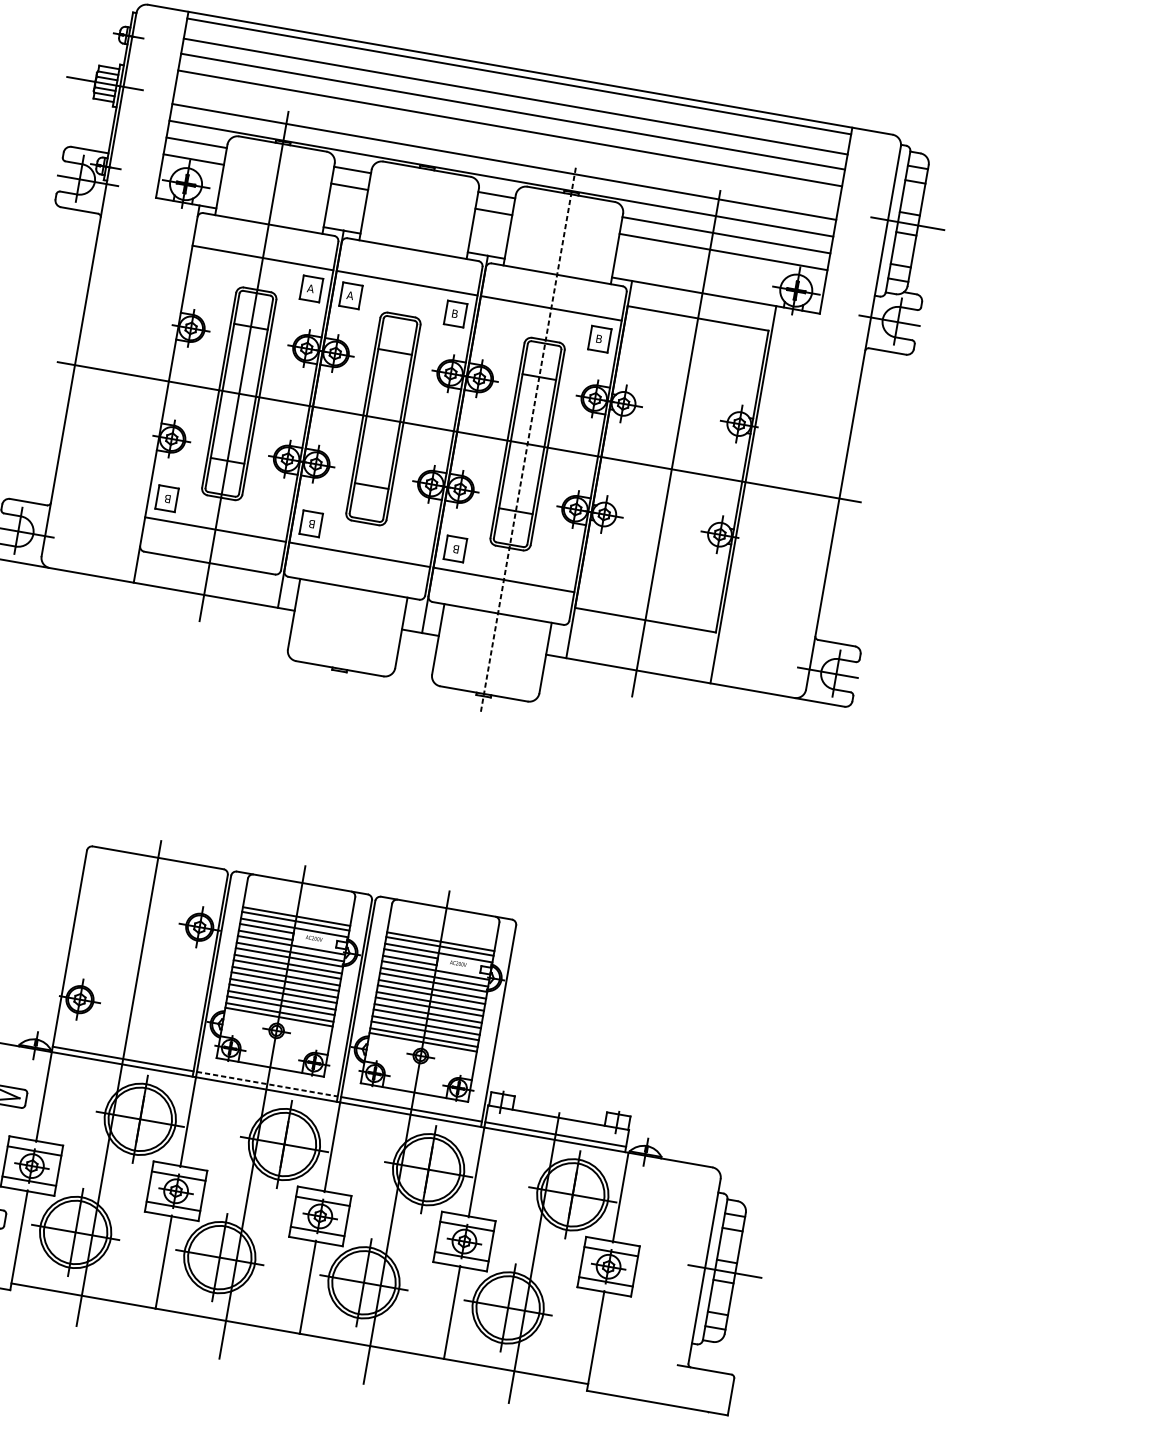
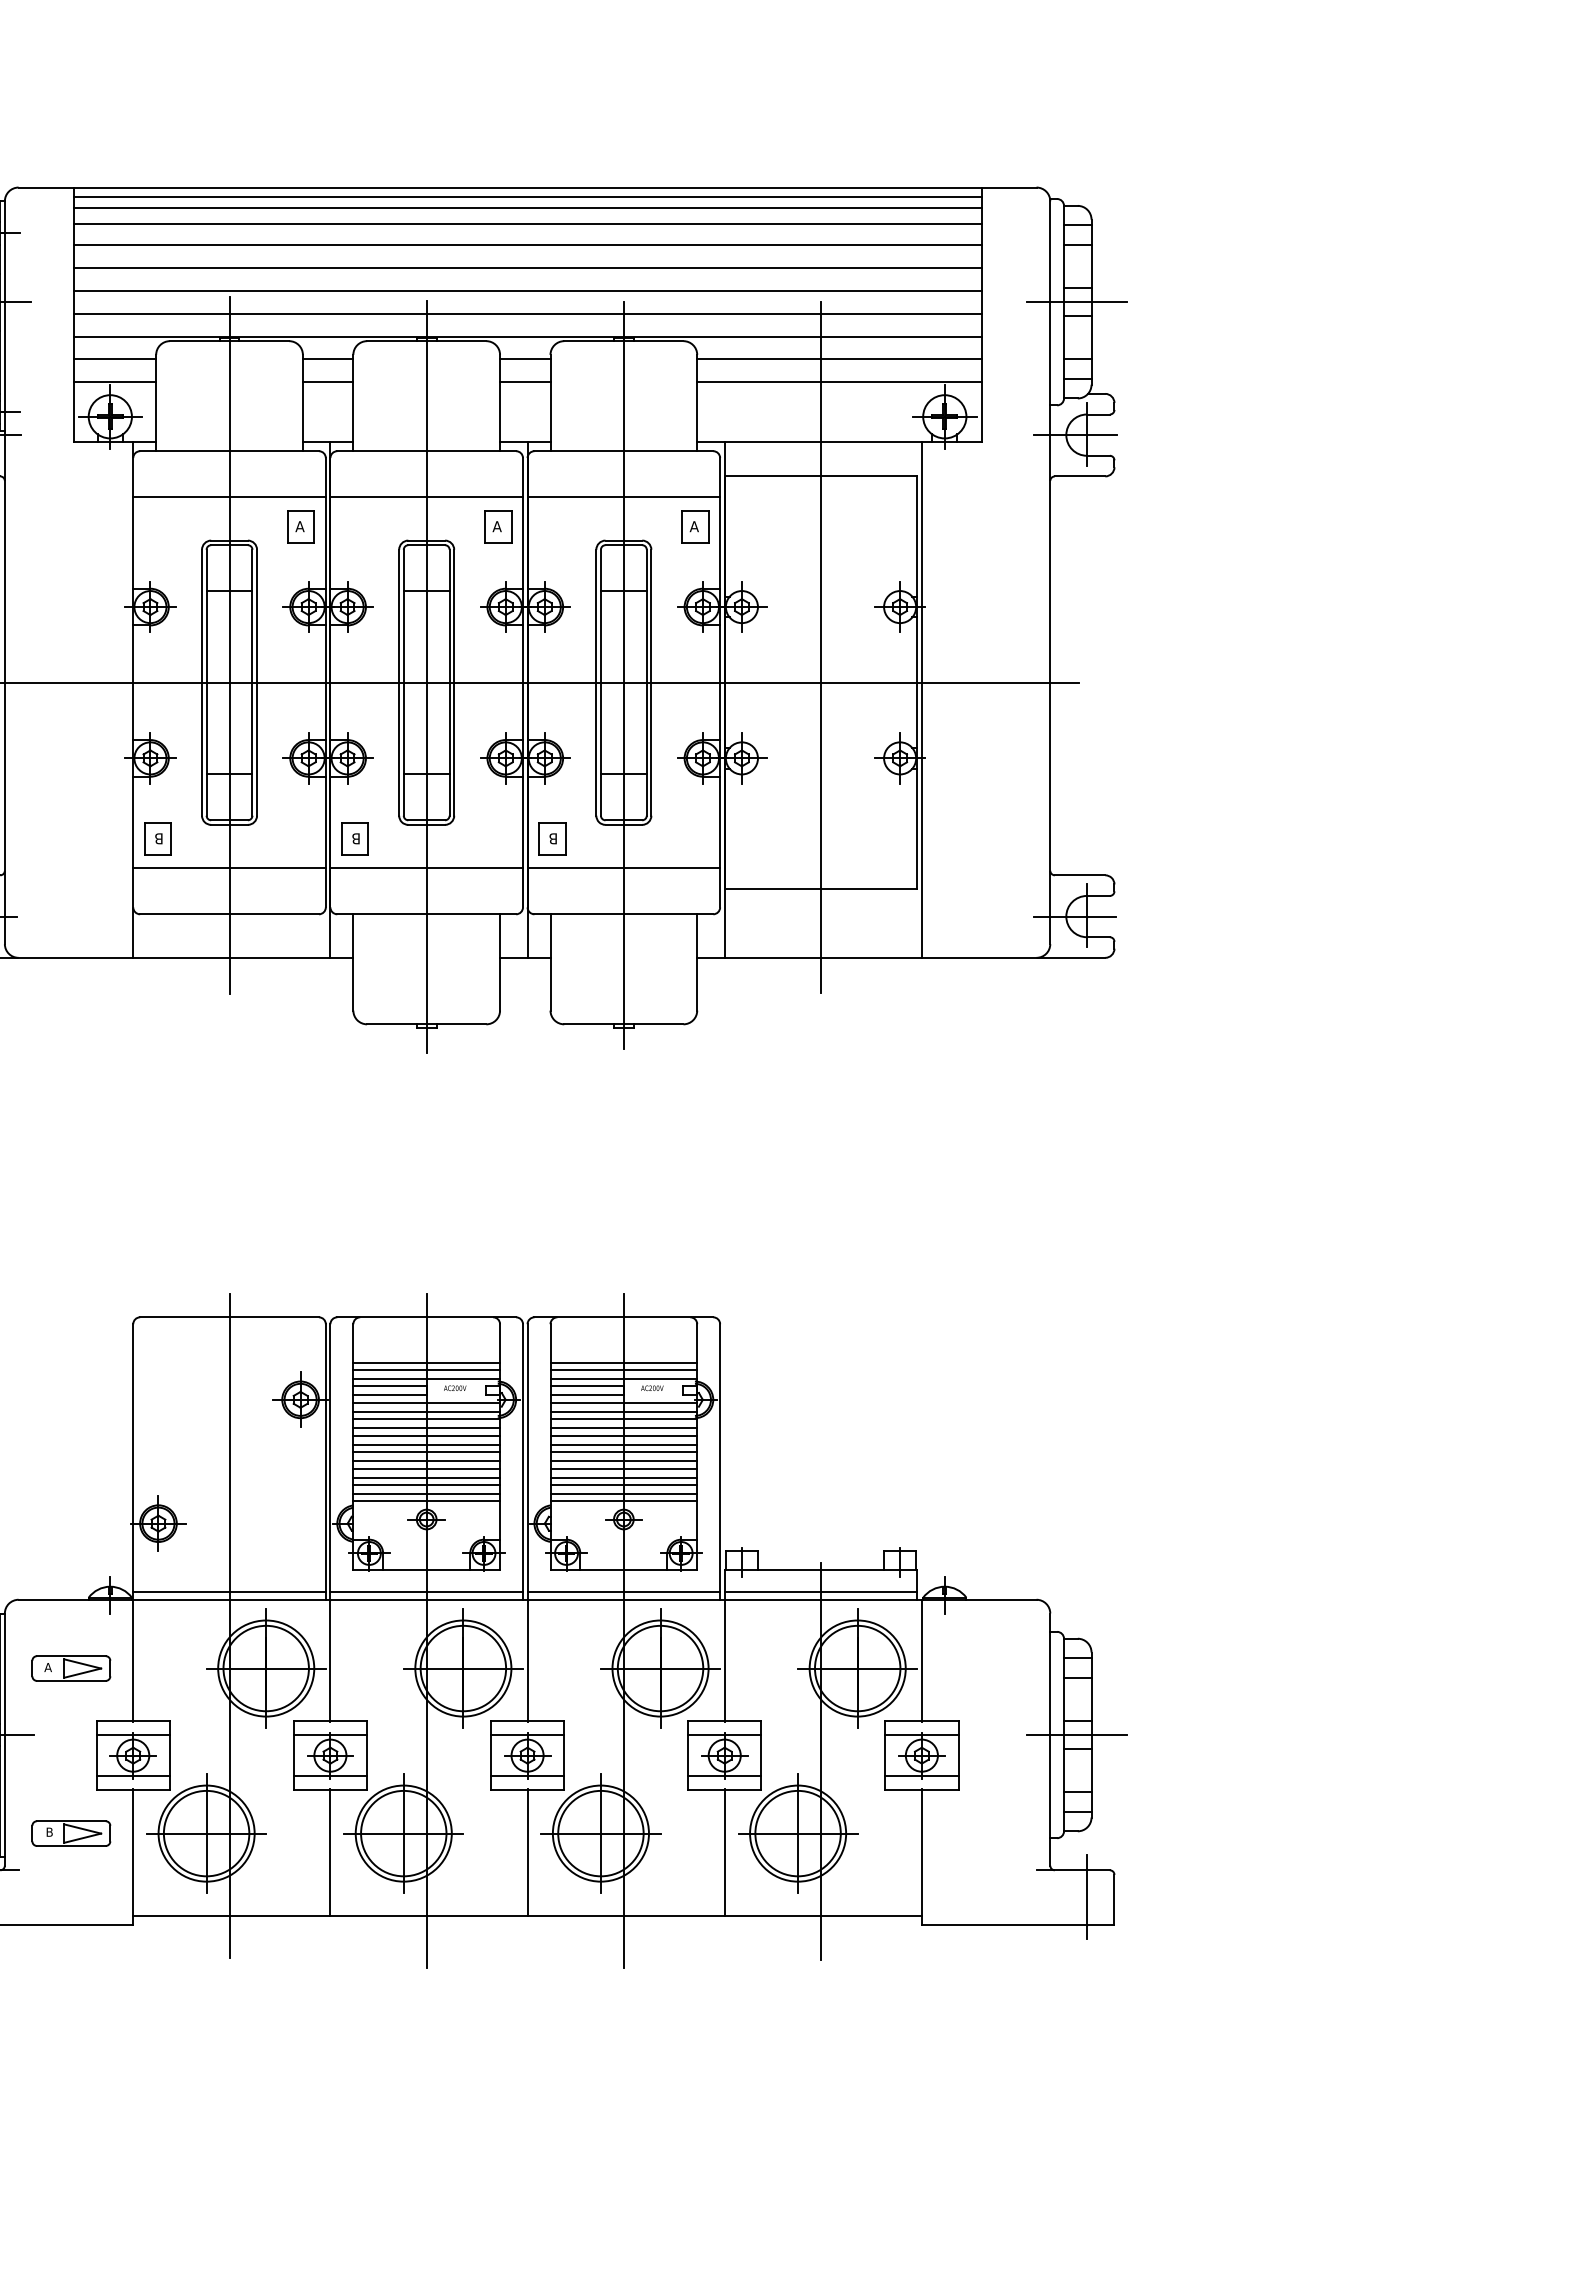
line: (517, 85) -> (527, 208), added
line: (507, 145) -> (527, 290), added
part: (350, 295) -> (354, 526), removed
text: (454, 313) -> (496, 526), B -> A
text: (598, 338) -> (693, 526), B -> A
line: (384, 414) -> (426, 676), added
line: (528, 438) -> (623, 674), dashed -> solid
line: (267, 1084) -> (427, 1592), dashed -> solid
line: (711, 1390) -> (1086, 1896), added

